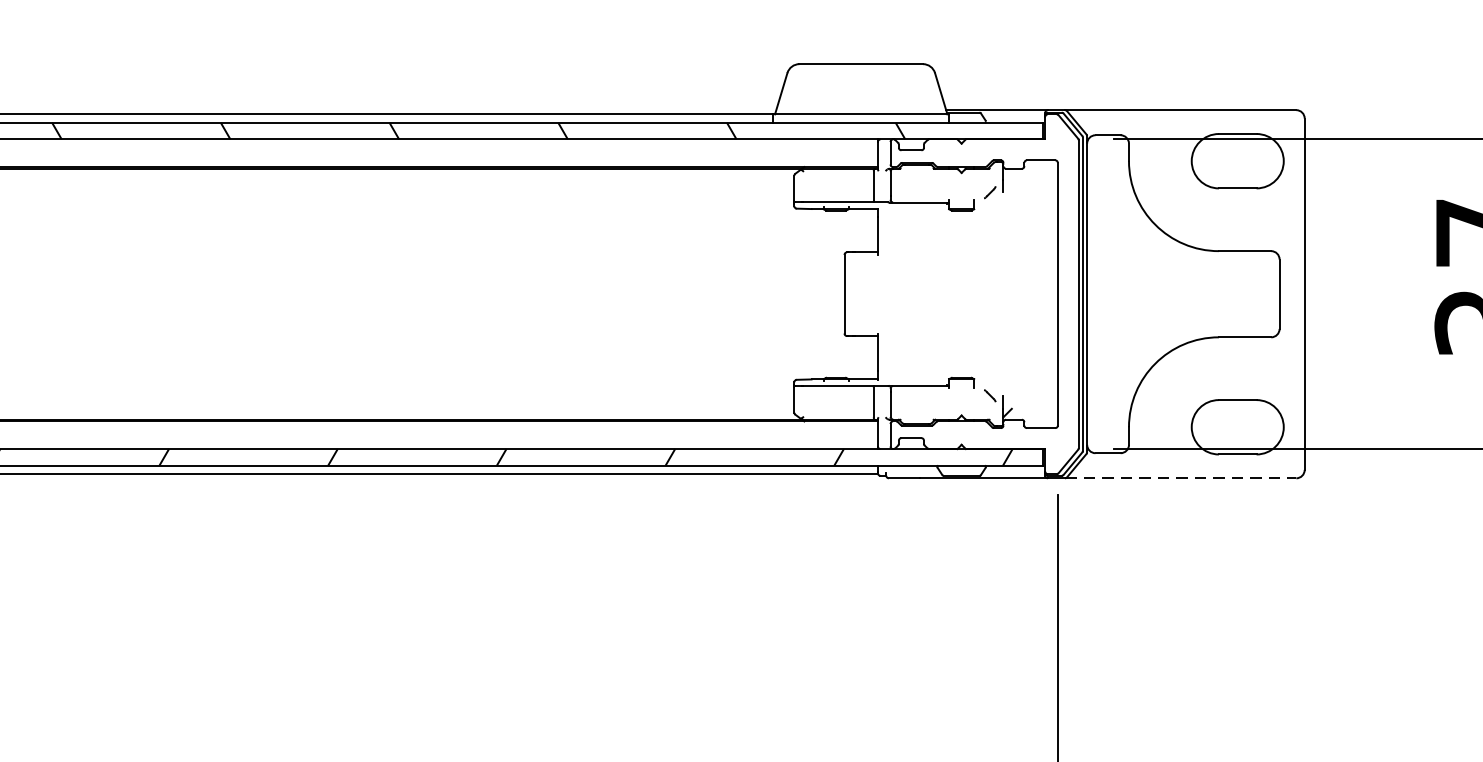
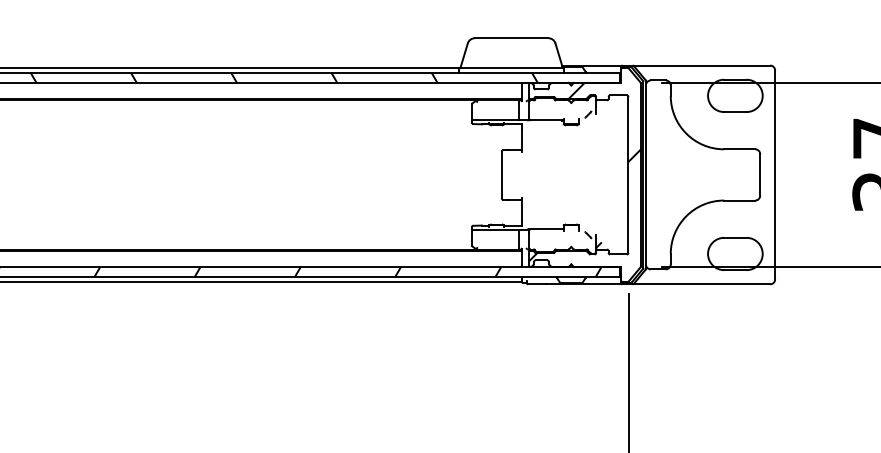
hatch: (983, 288) -> (584, 171), added
line: (1180, 478) -> (701, 284), dashed -> solid

